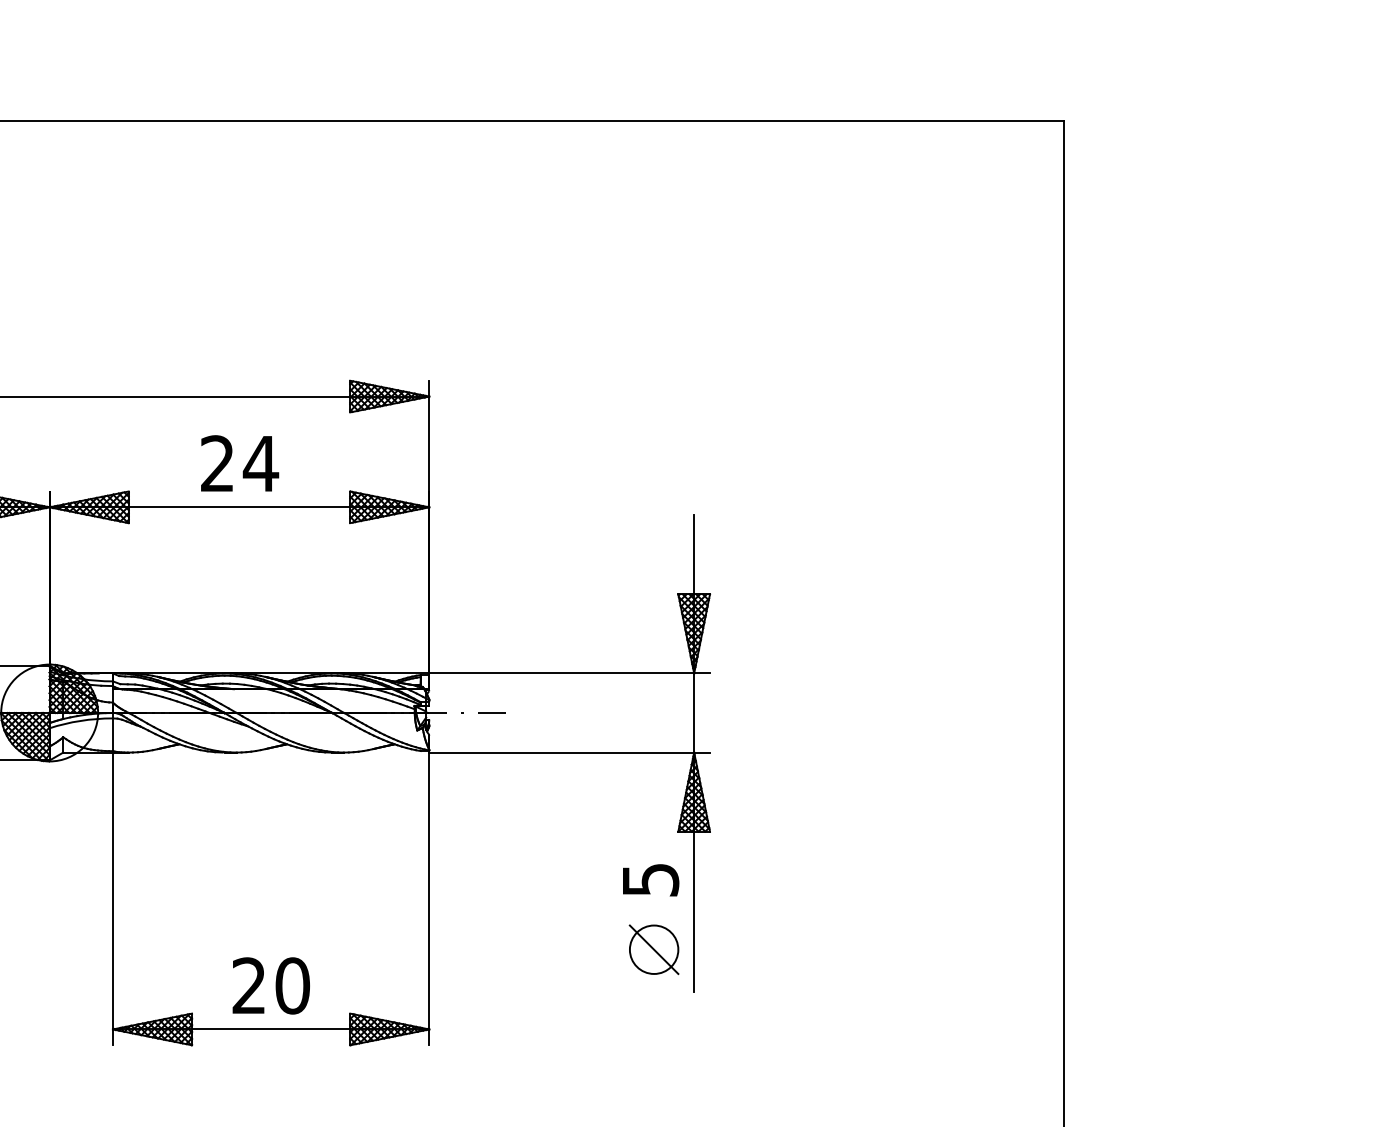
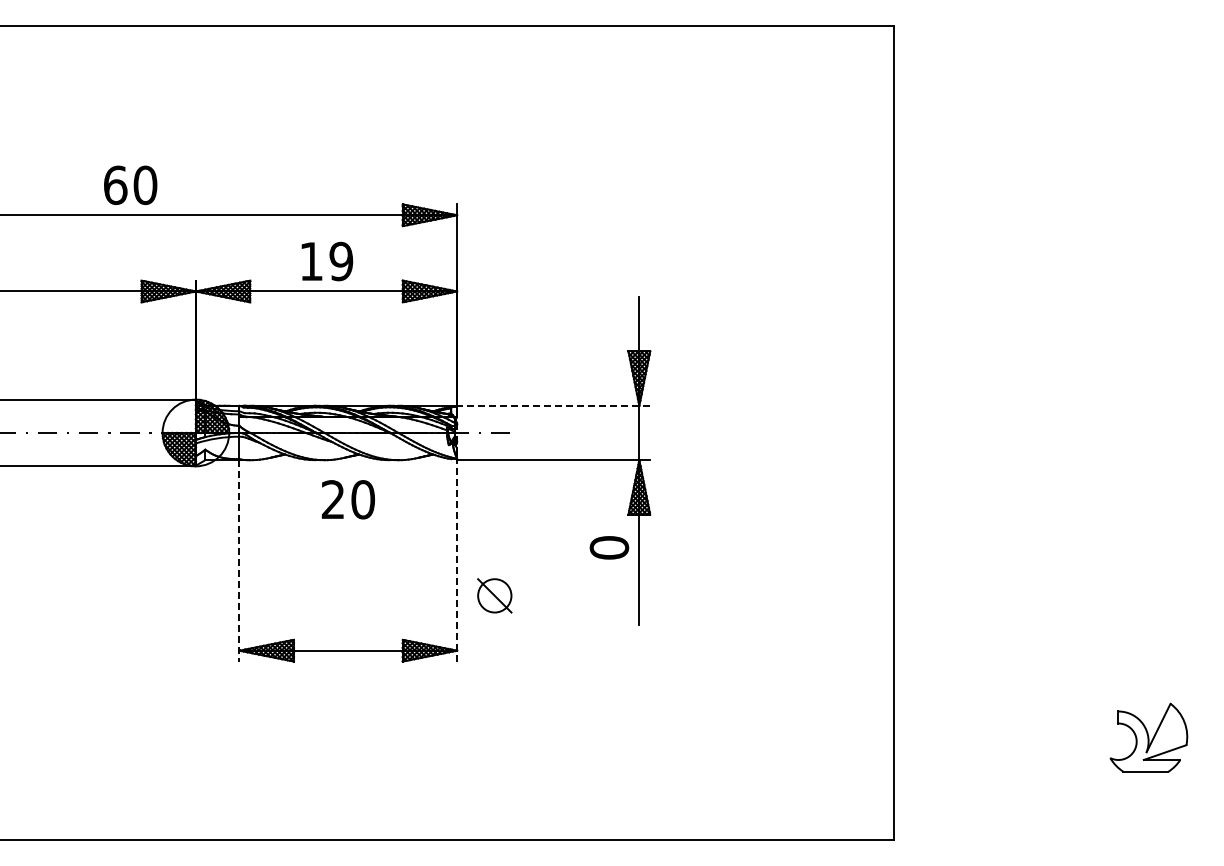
text: (239, 463) -> (326, 261), 24 -> 19
line: (569, 673) -> (553, 405), solid -> dashed
text: (650, 879) -> (609, 547), 5 -> 0
line: (112, 898) -> (239, 560), solid -> dashed
line: (429, 898) -> (457, 560), solid -> dashed
part: (653, 949) -> (494, 595), moved
text: (269, 985) -> (347, 499), moved

